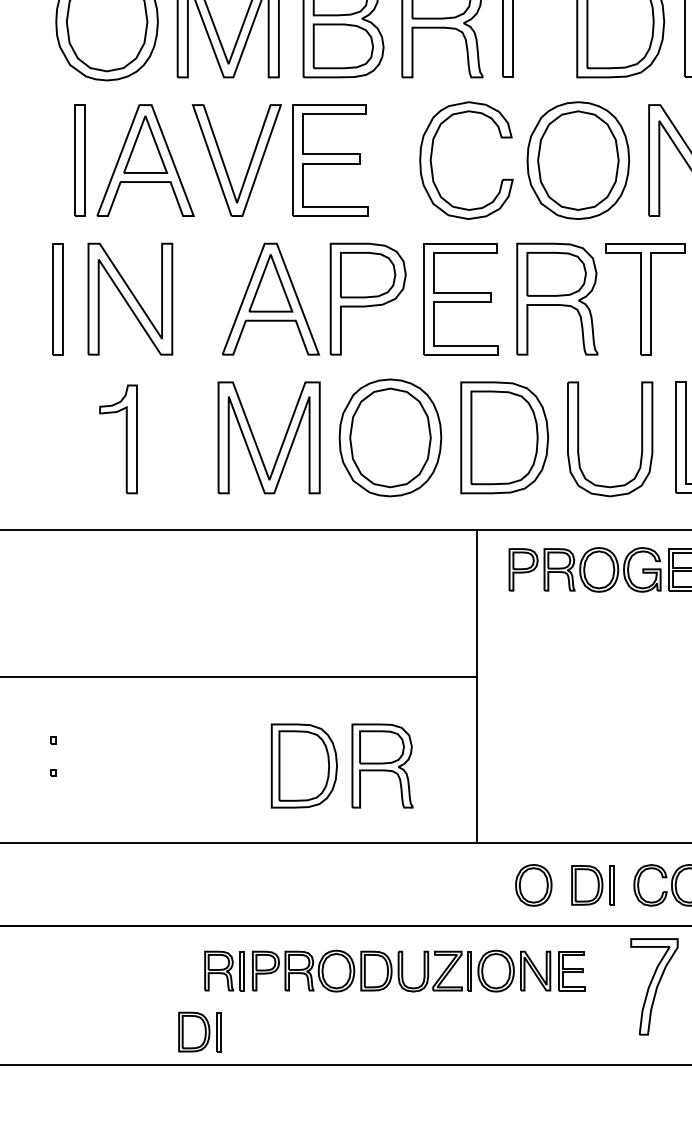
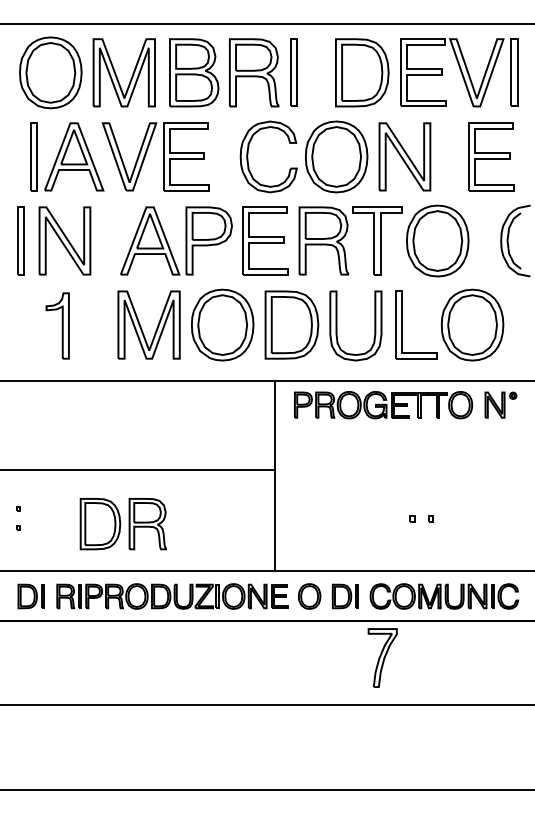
part: (340, 766) -> (122, 524), moved
part: (395, 971) -> (172, 596), moved
part: (198, 1032) -> (30, 596), moved

